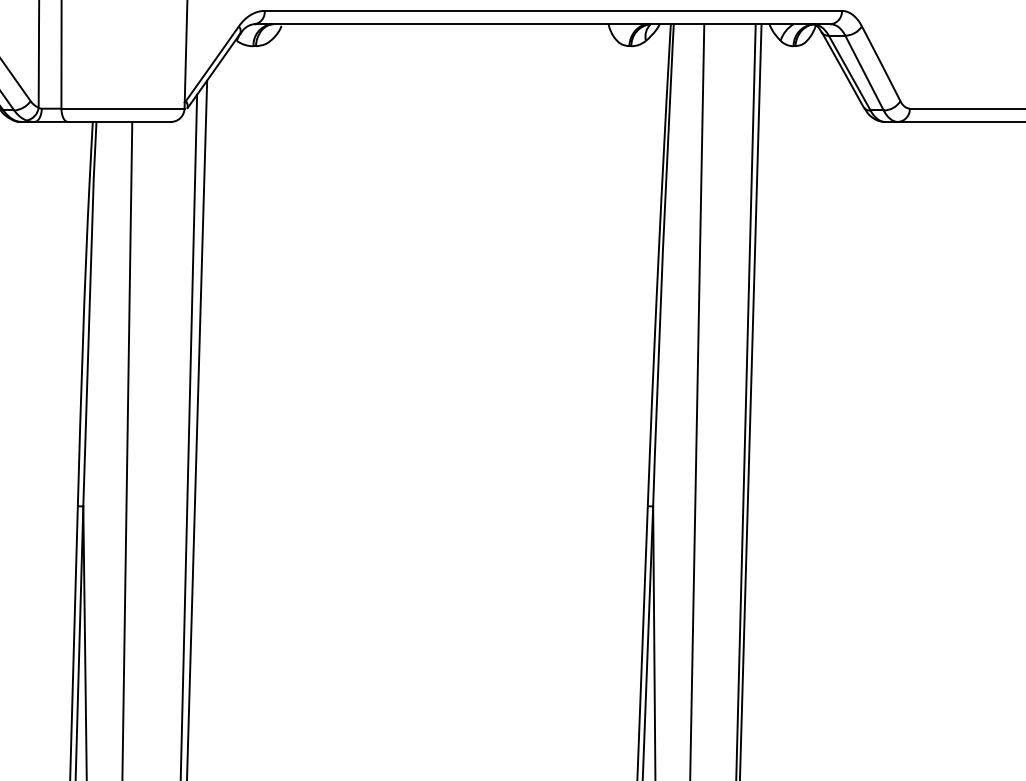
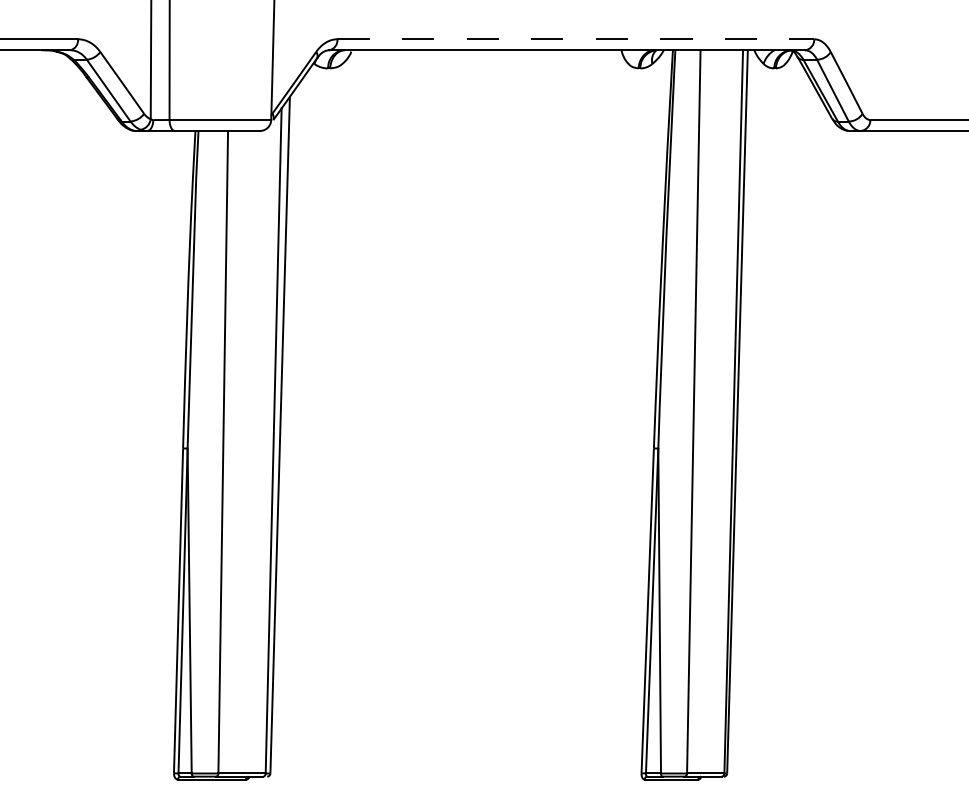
line: (554, 11) -> (576, 39), solid -> dashed

